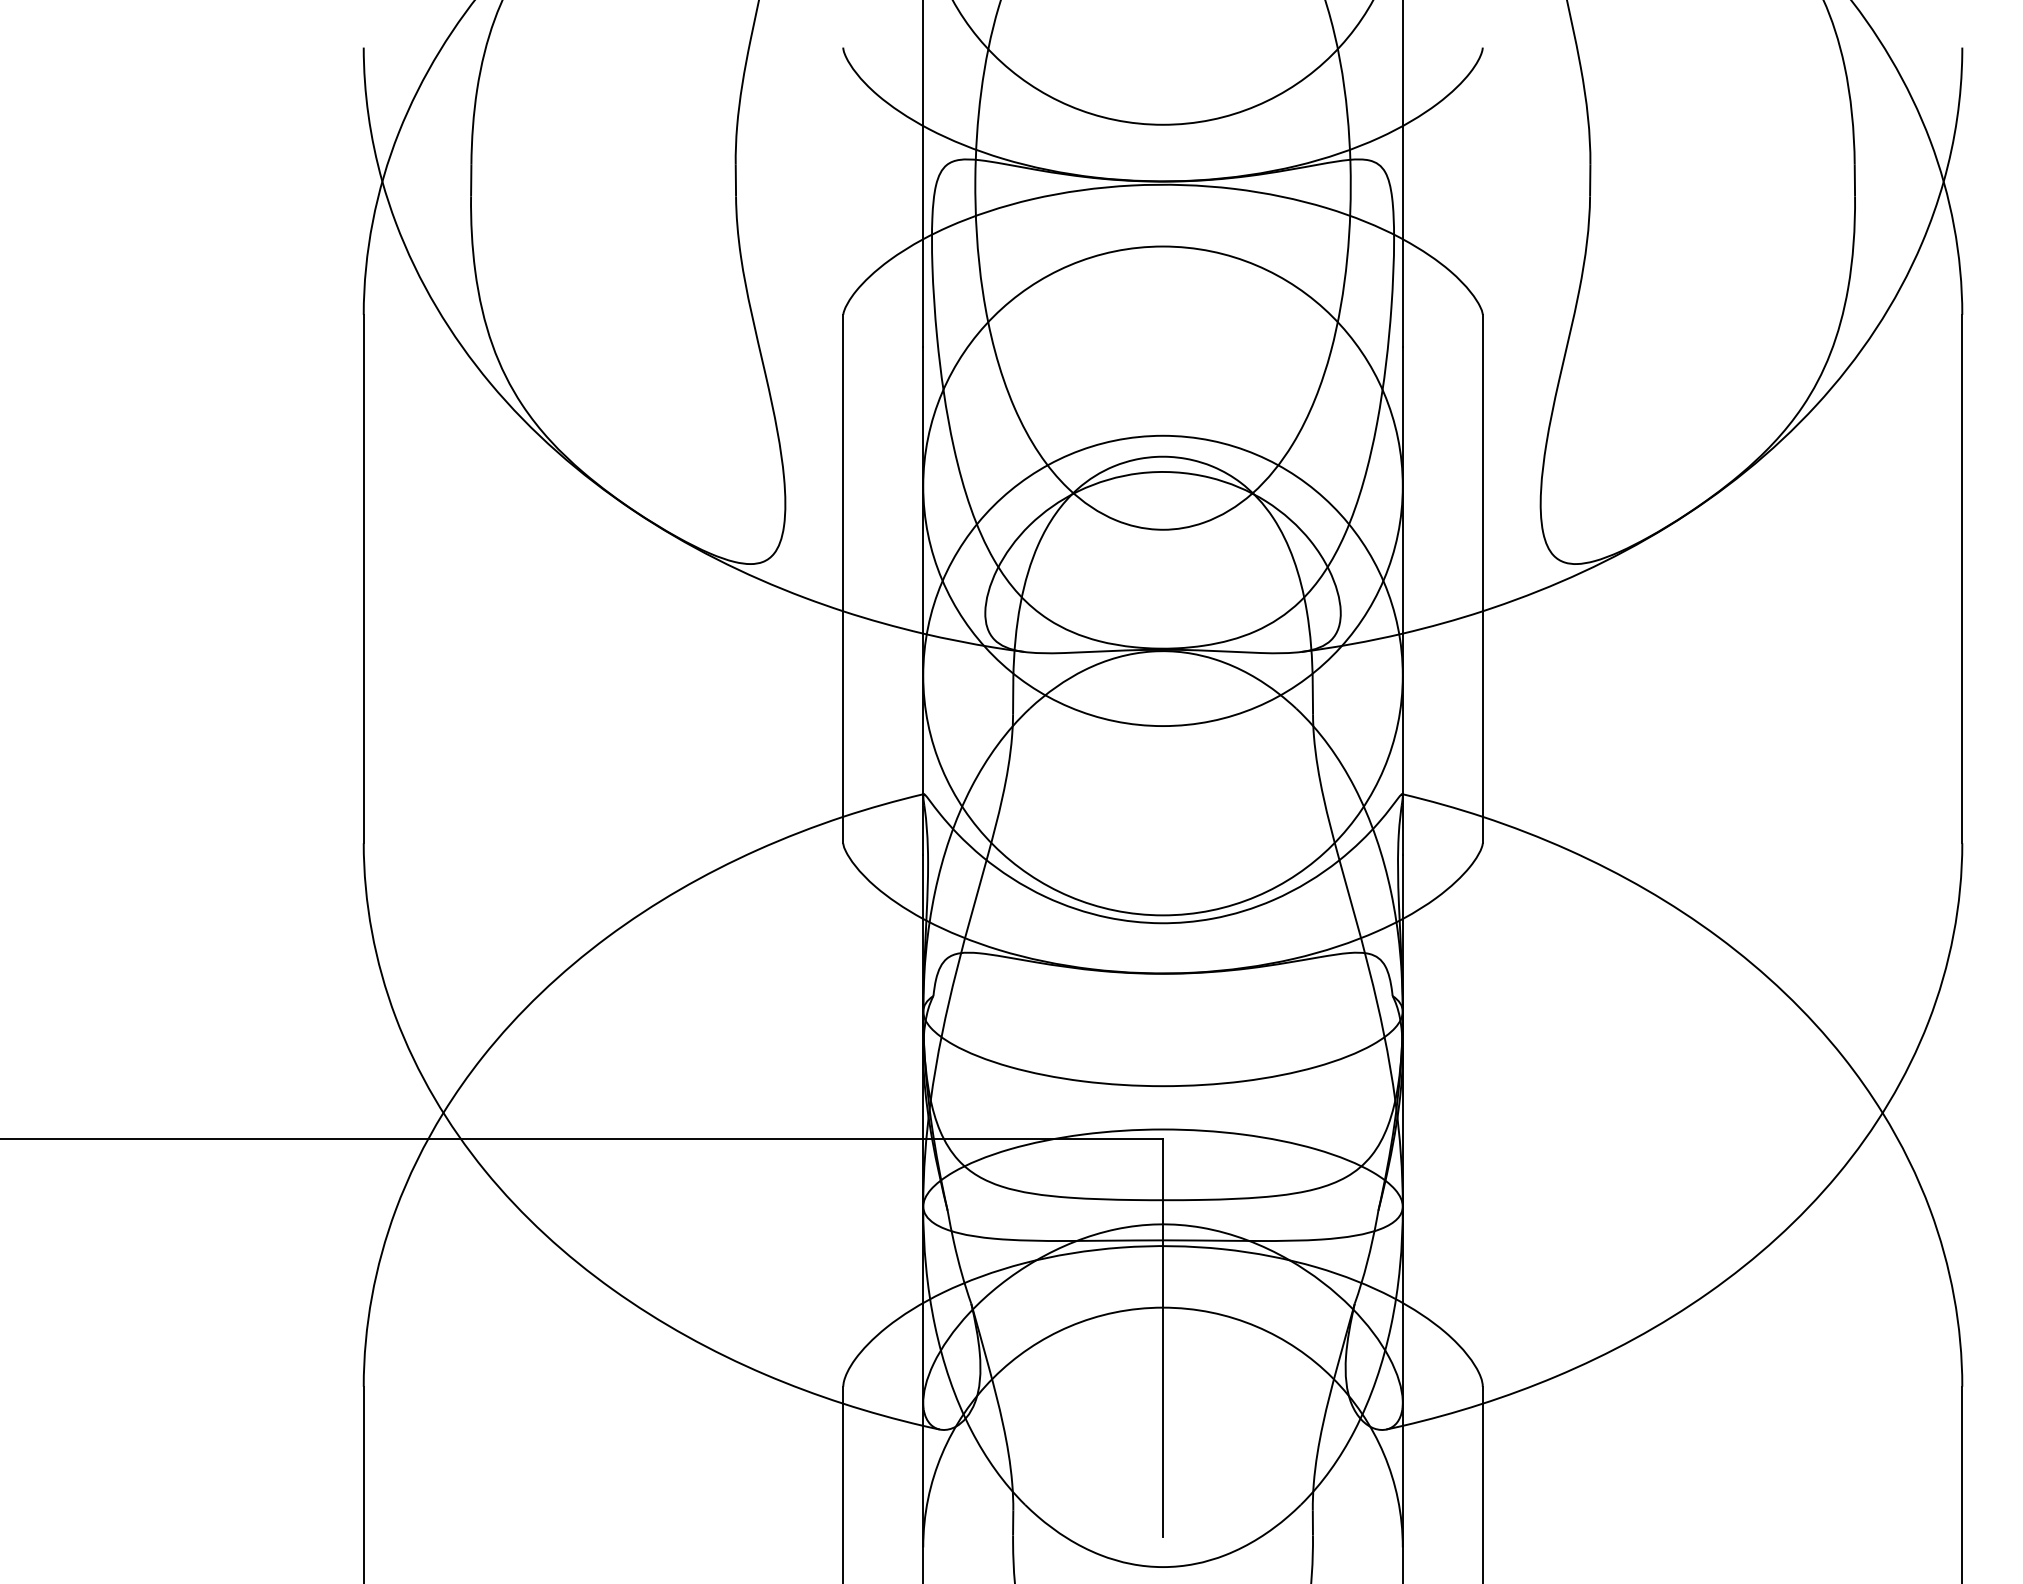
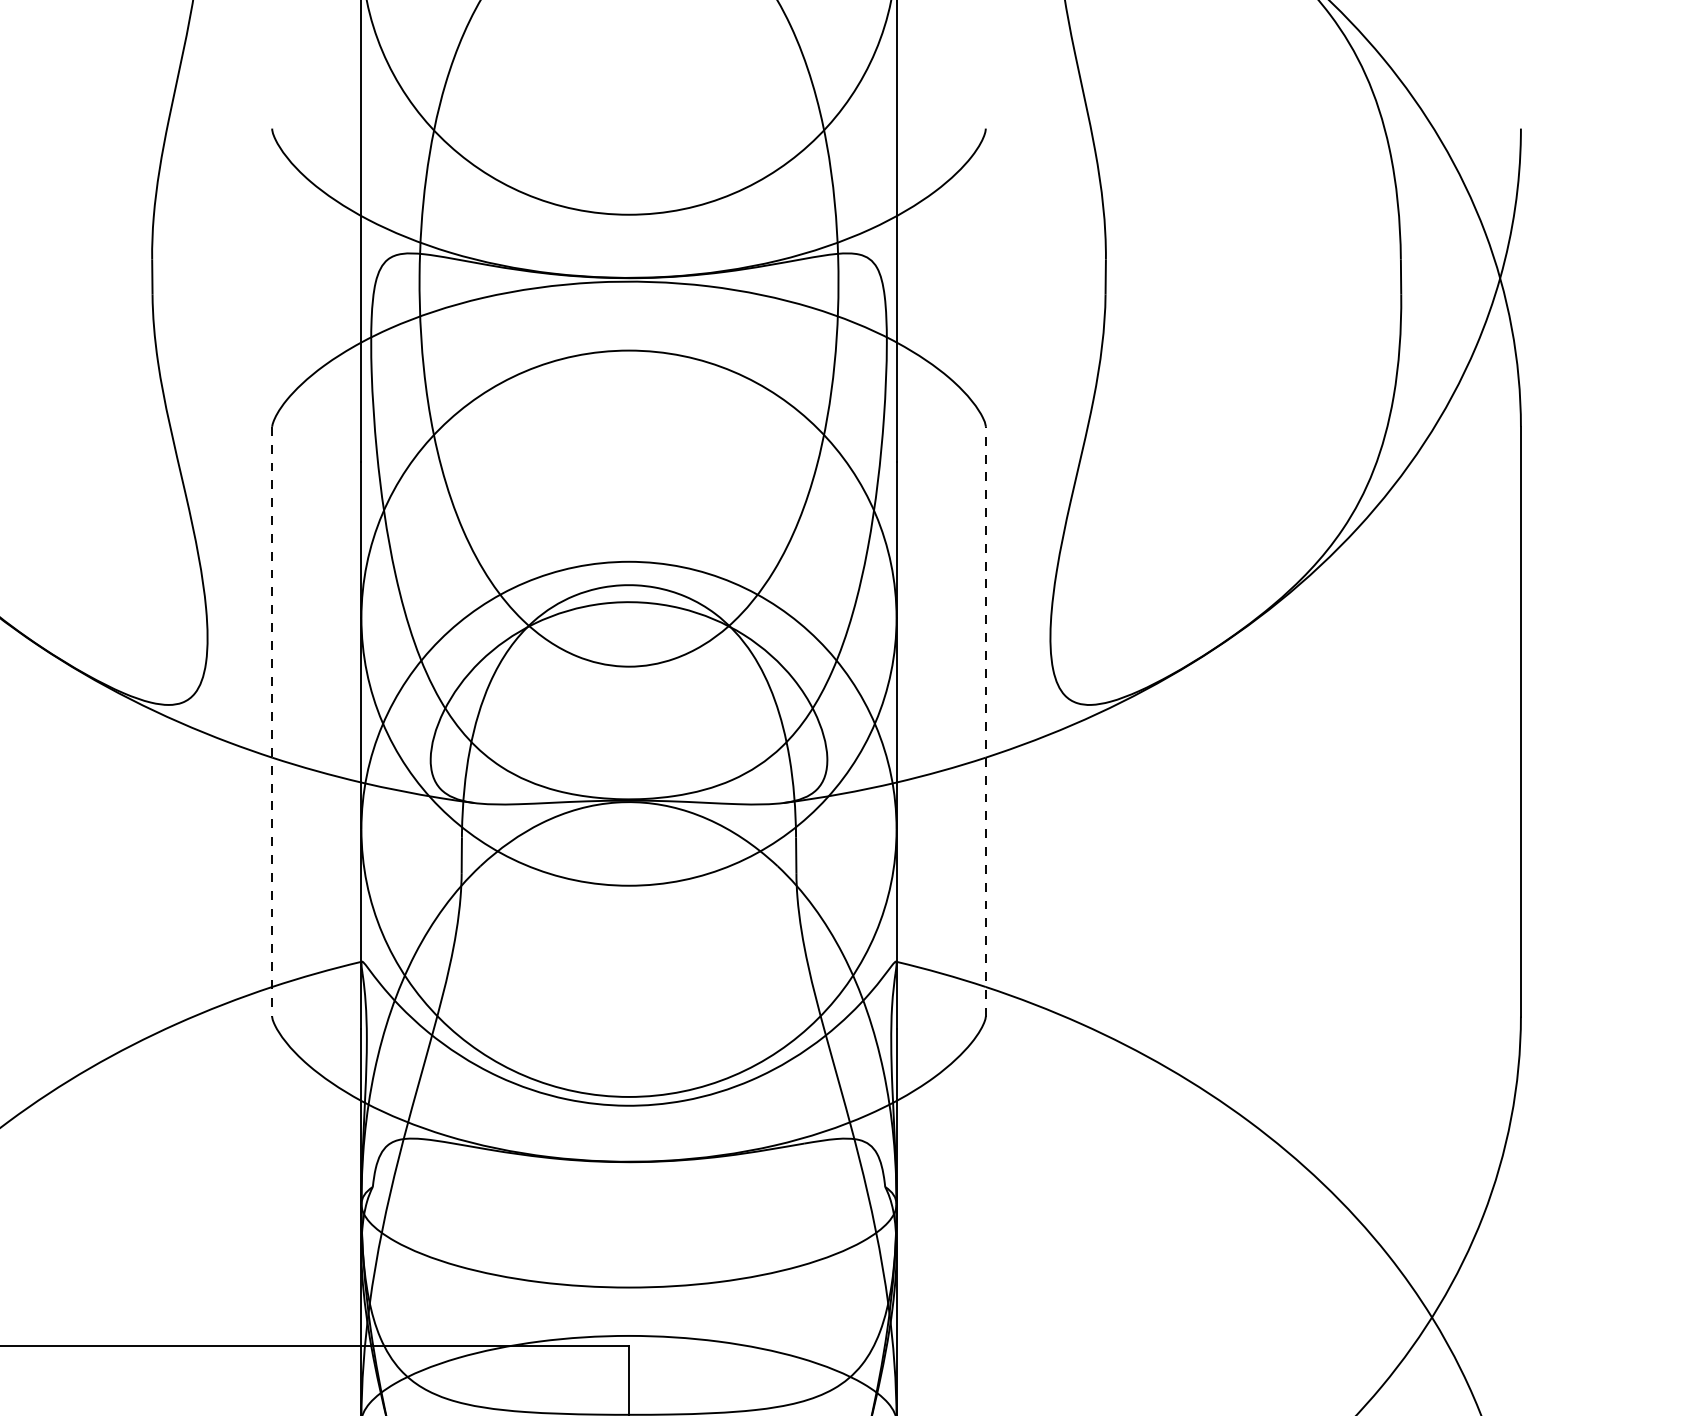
line: (1482, 578) -> (985, 721), solid -> dashed
line: (843, 579) -> (272, 722), solid -> dashed

